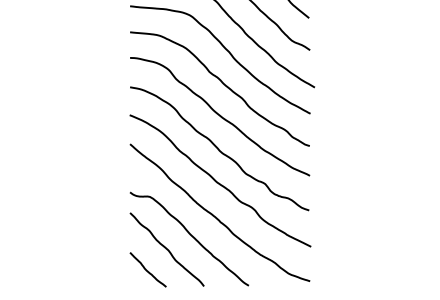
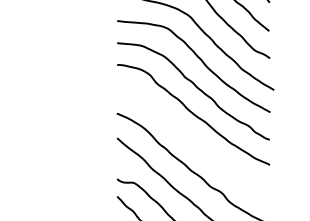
curve: (218, 148) -> (192, 141), removed

